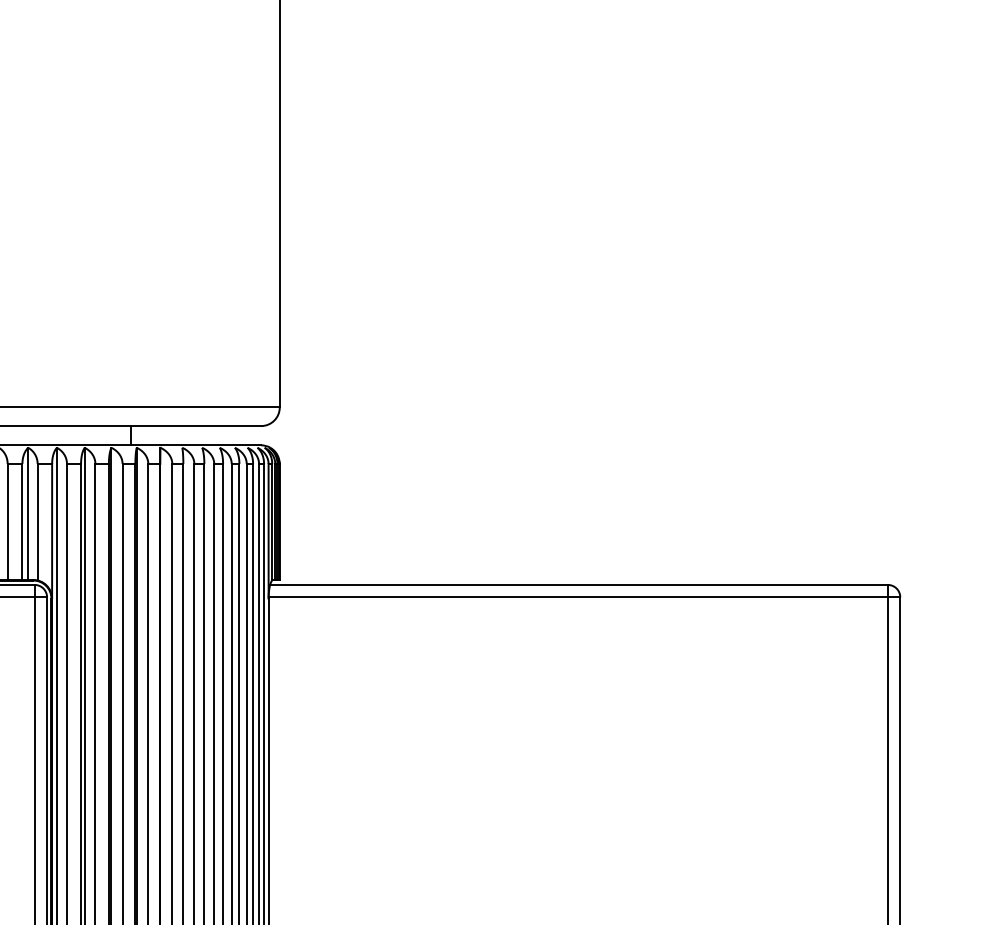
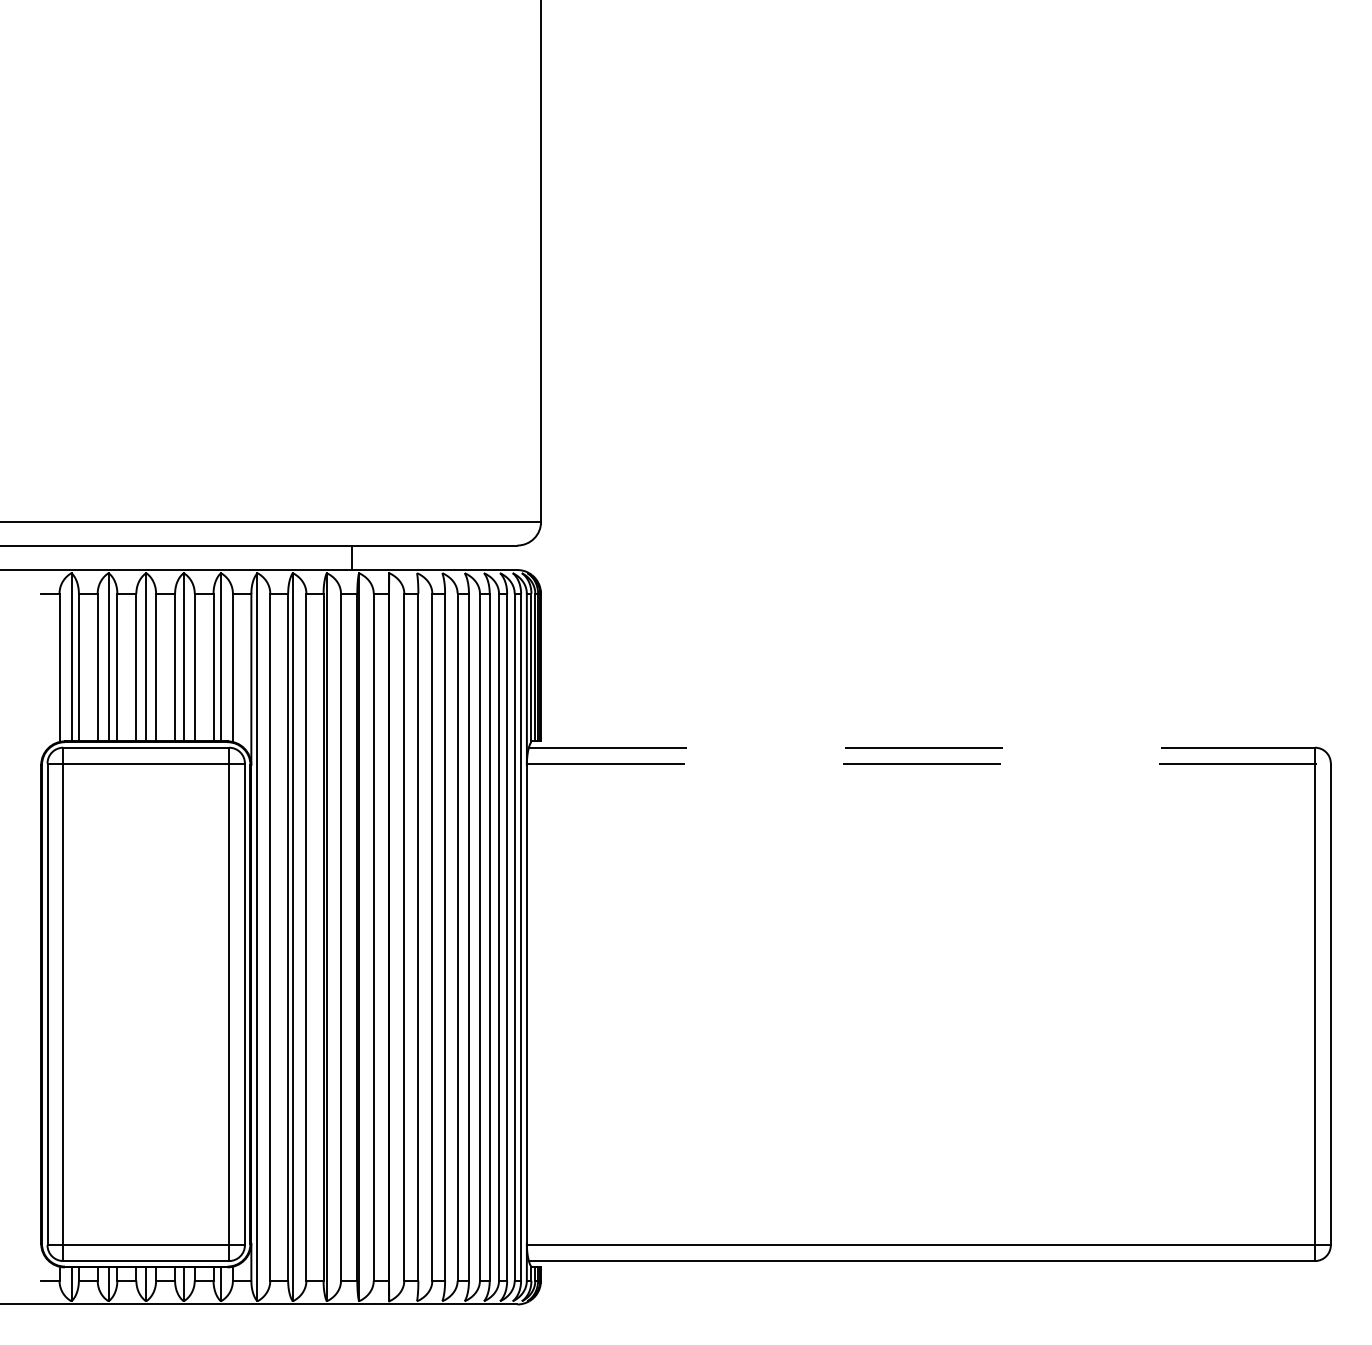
line: (579, 584) -> (922, 747), solid -> dashed
line: (584, 597) -> (928, 763), solid -> dashed

